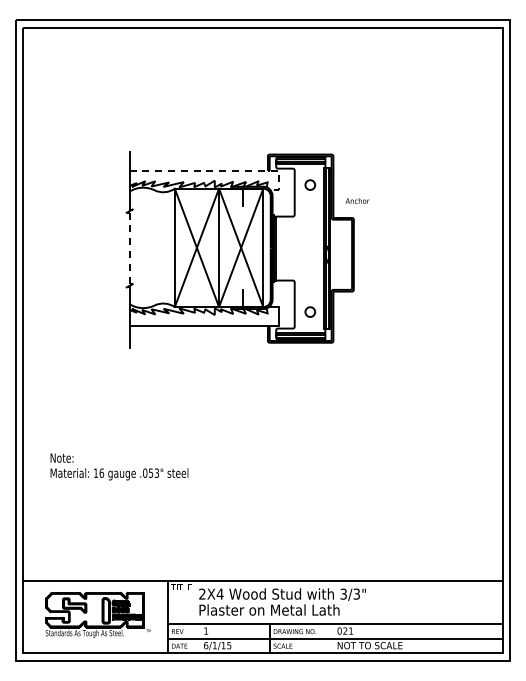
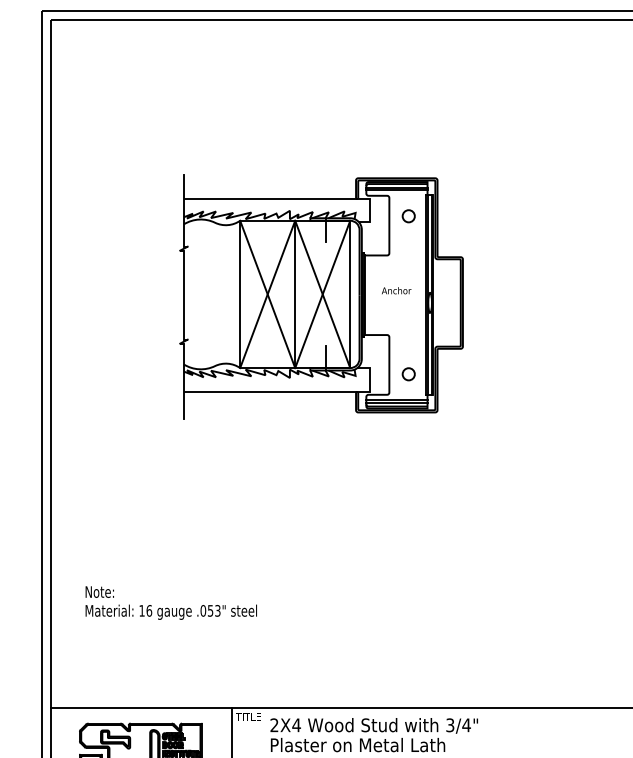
line: (220, 170) -> (297, 198), dashed -> solid
text: (357, 200) -> (396, 290), moved
line: (129, 248) -> (183, 295), dashed -> solid
text: (119, 466) -> (171, 602), moved
text: (356, 593) -> (466, 724), 3/3" -> 3/4"

